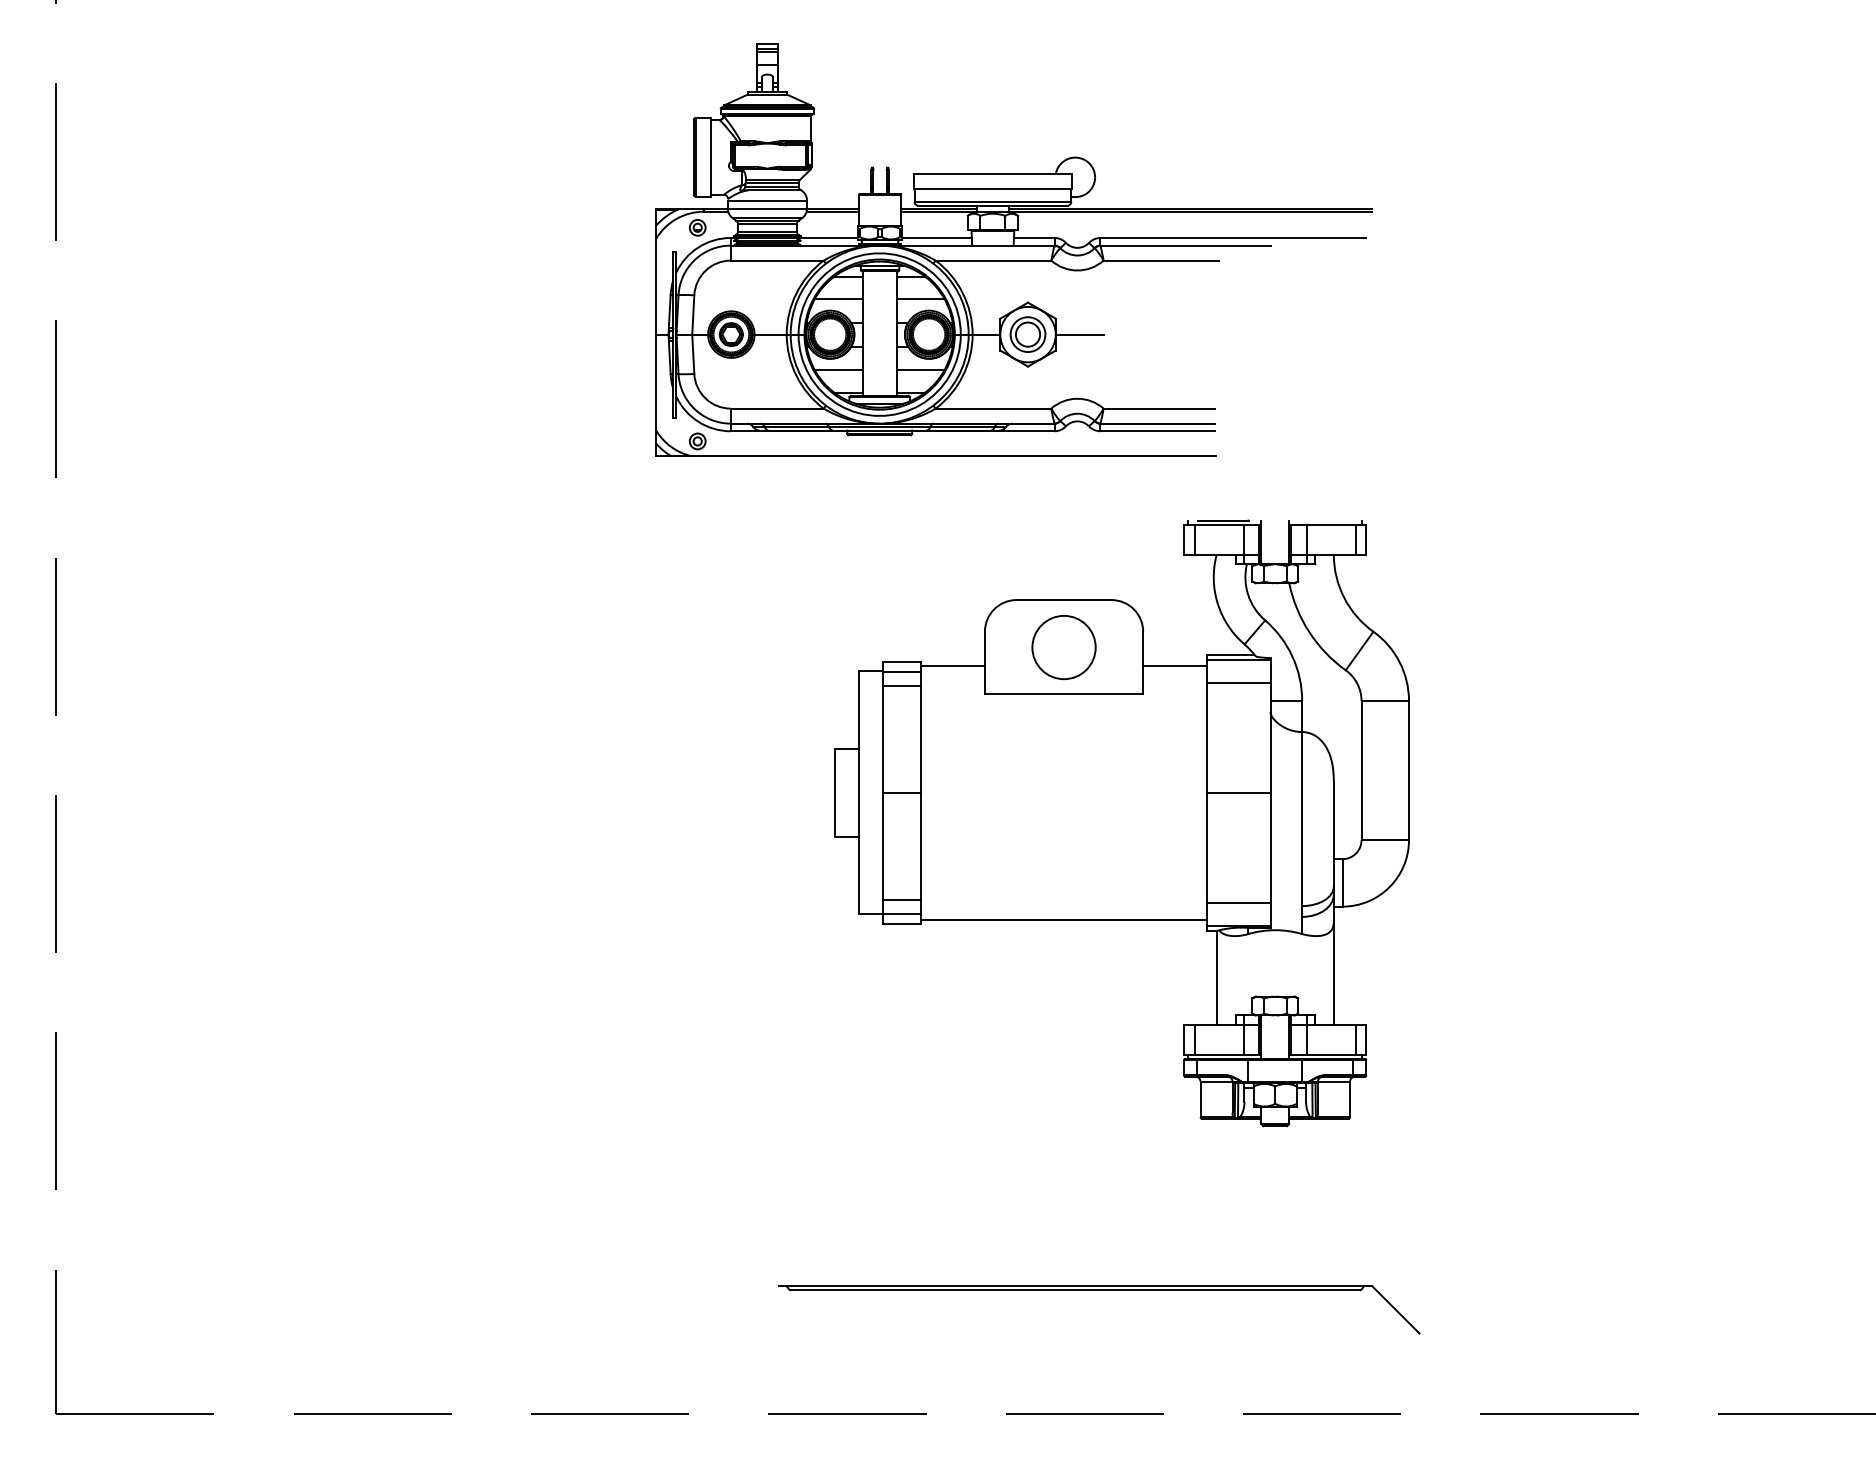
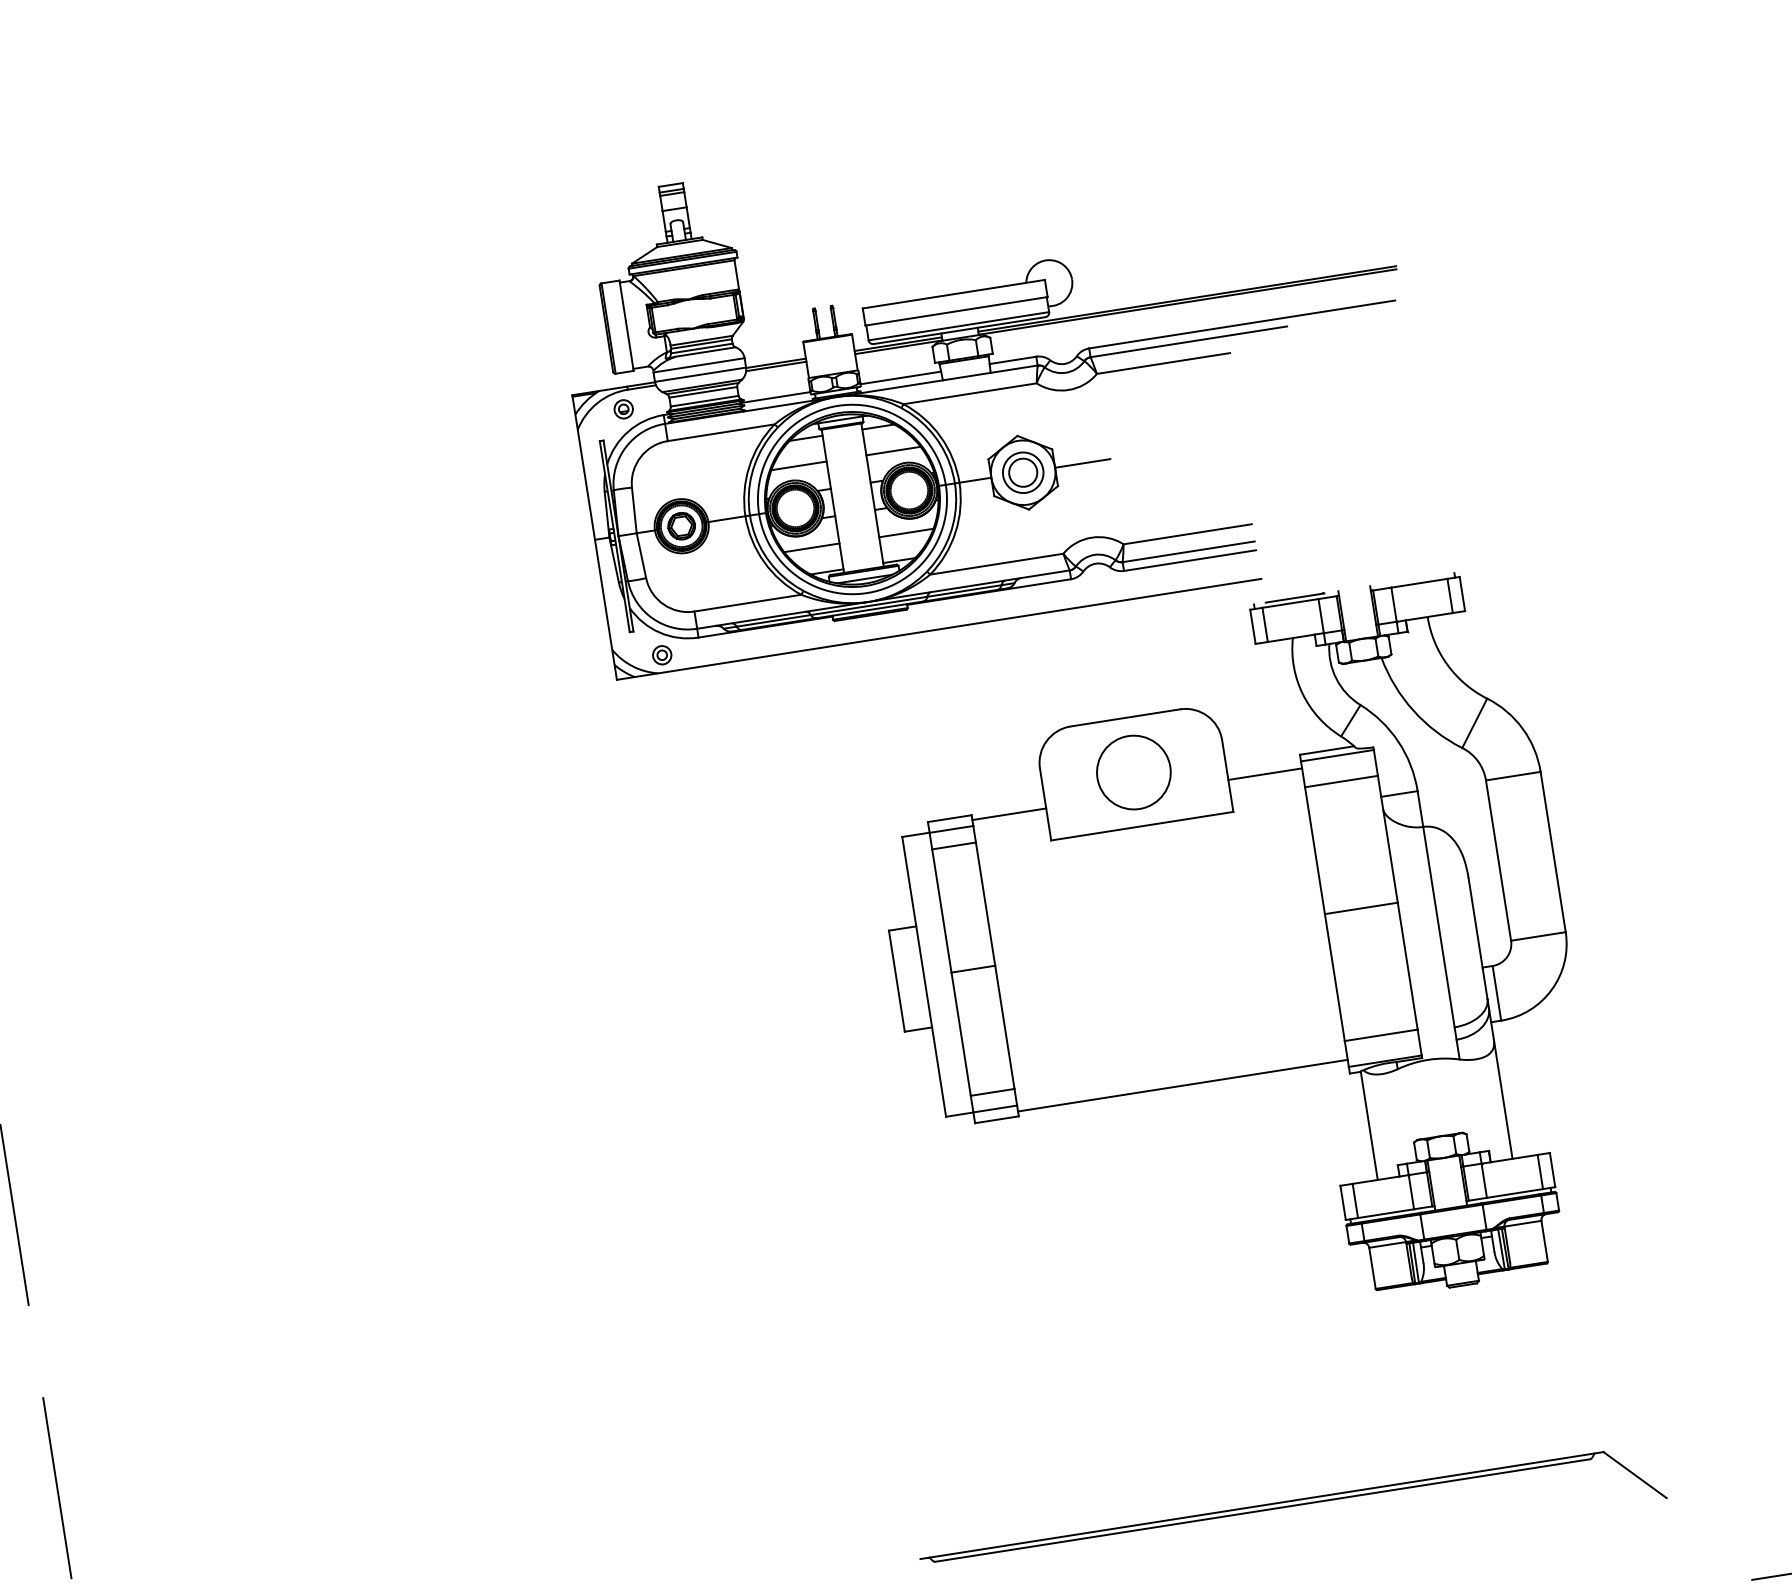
part: (1013, 249) -> (991, 377), moved

